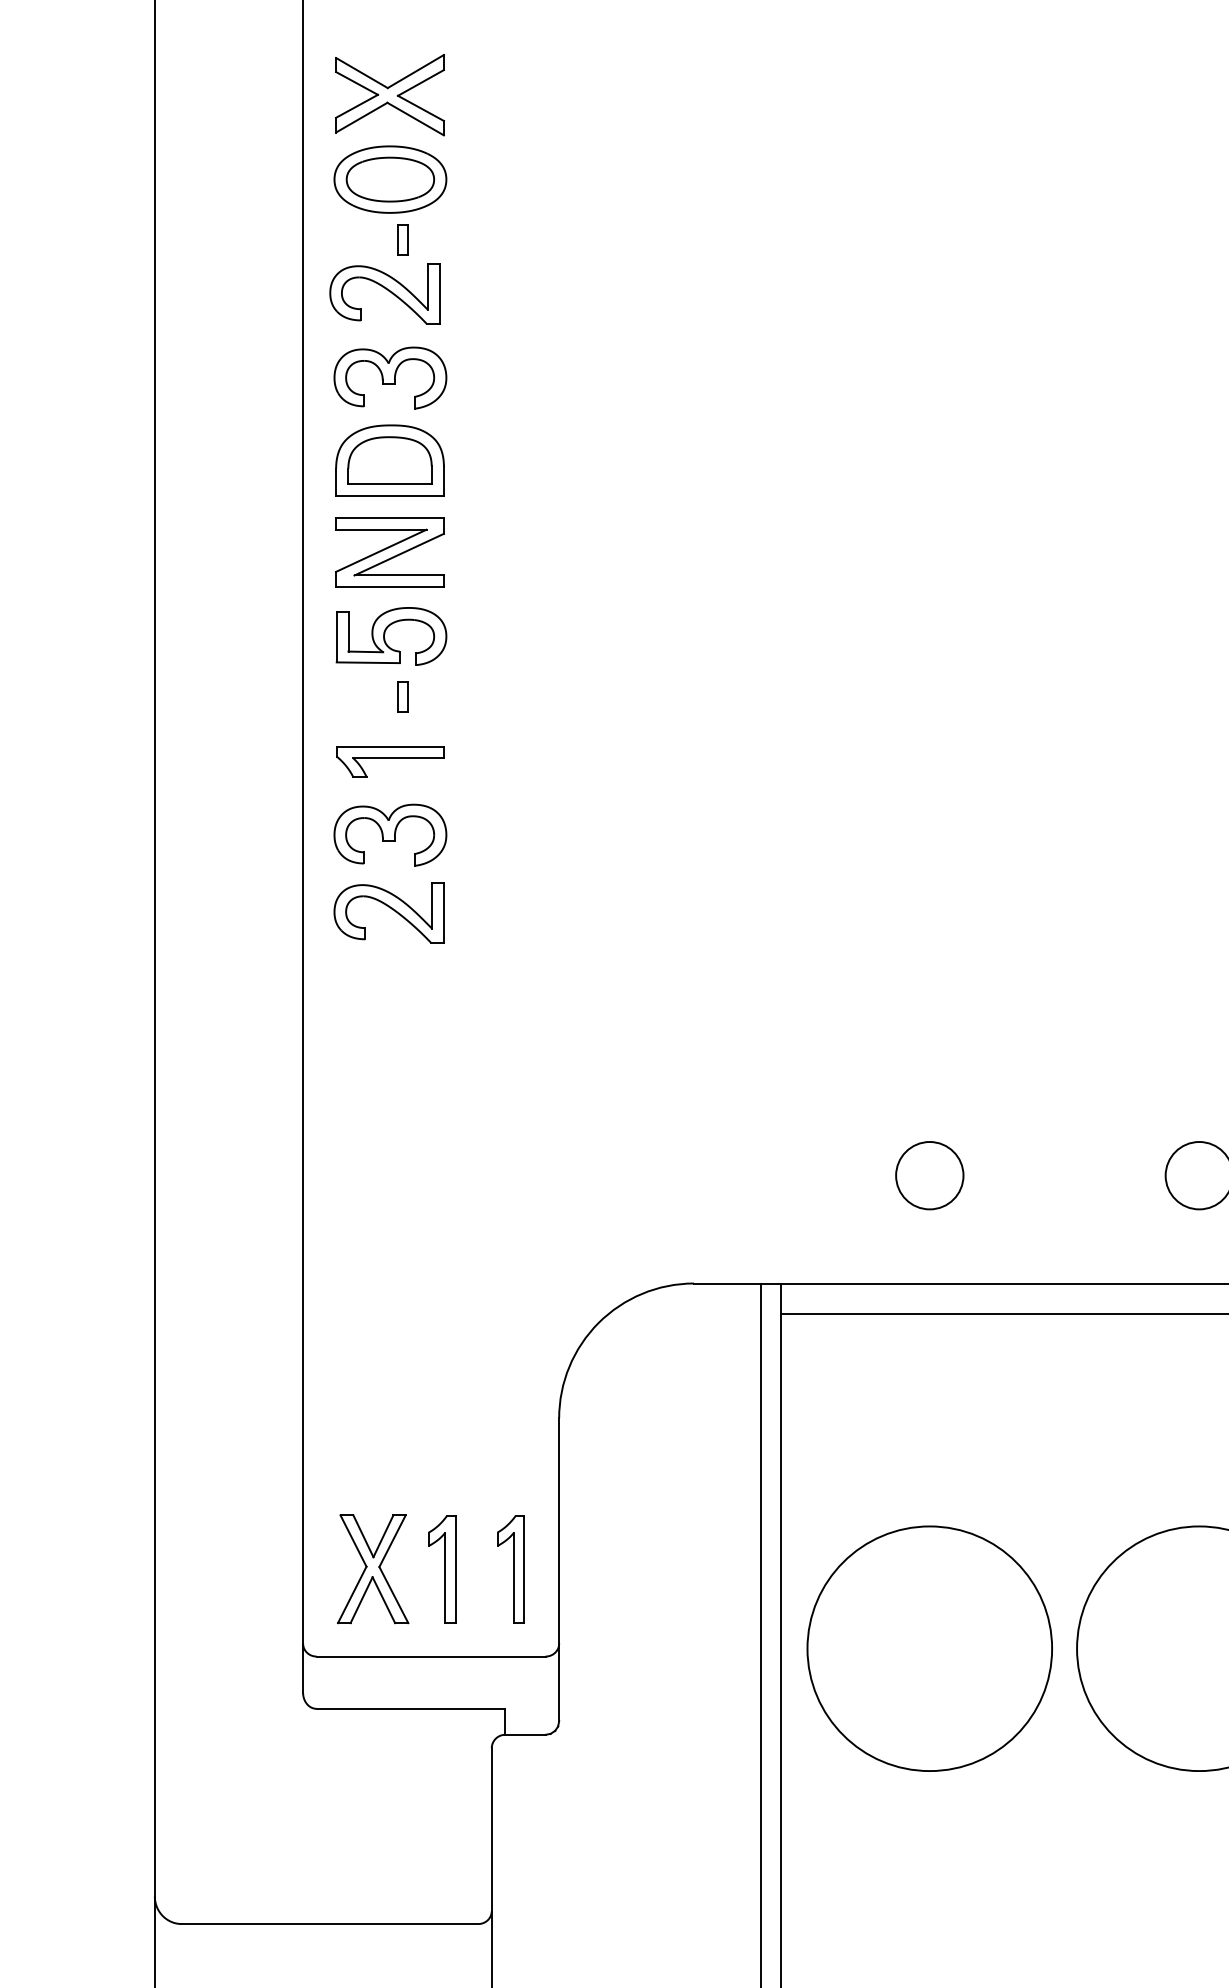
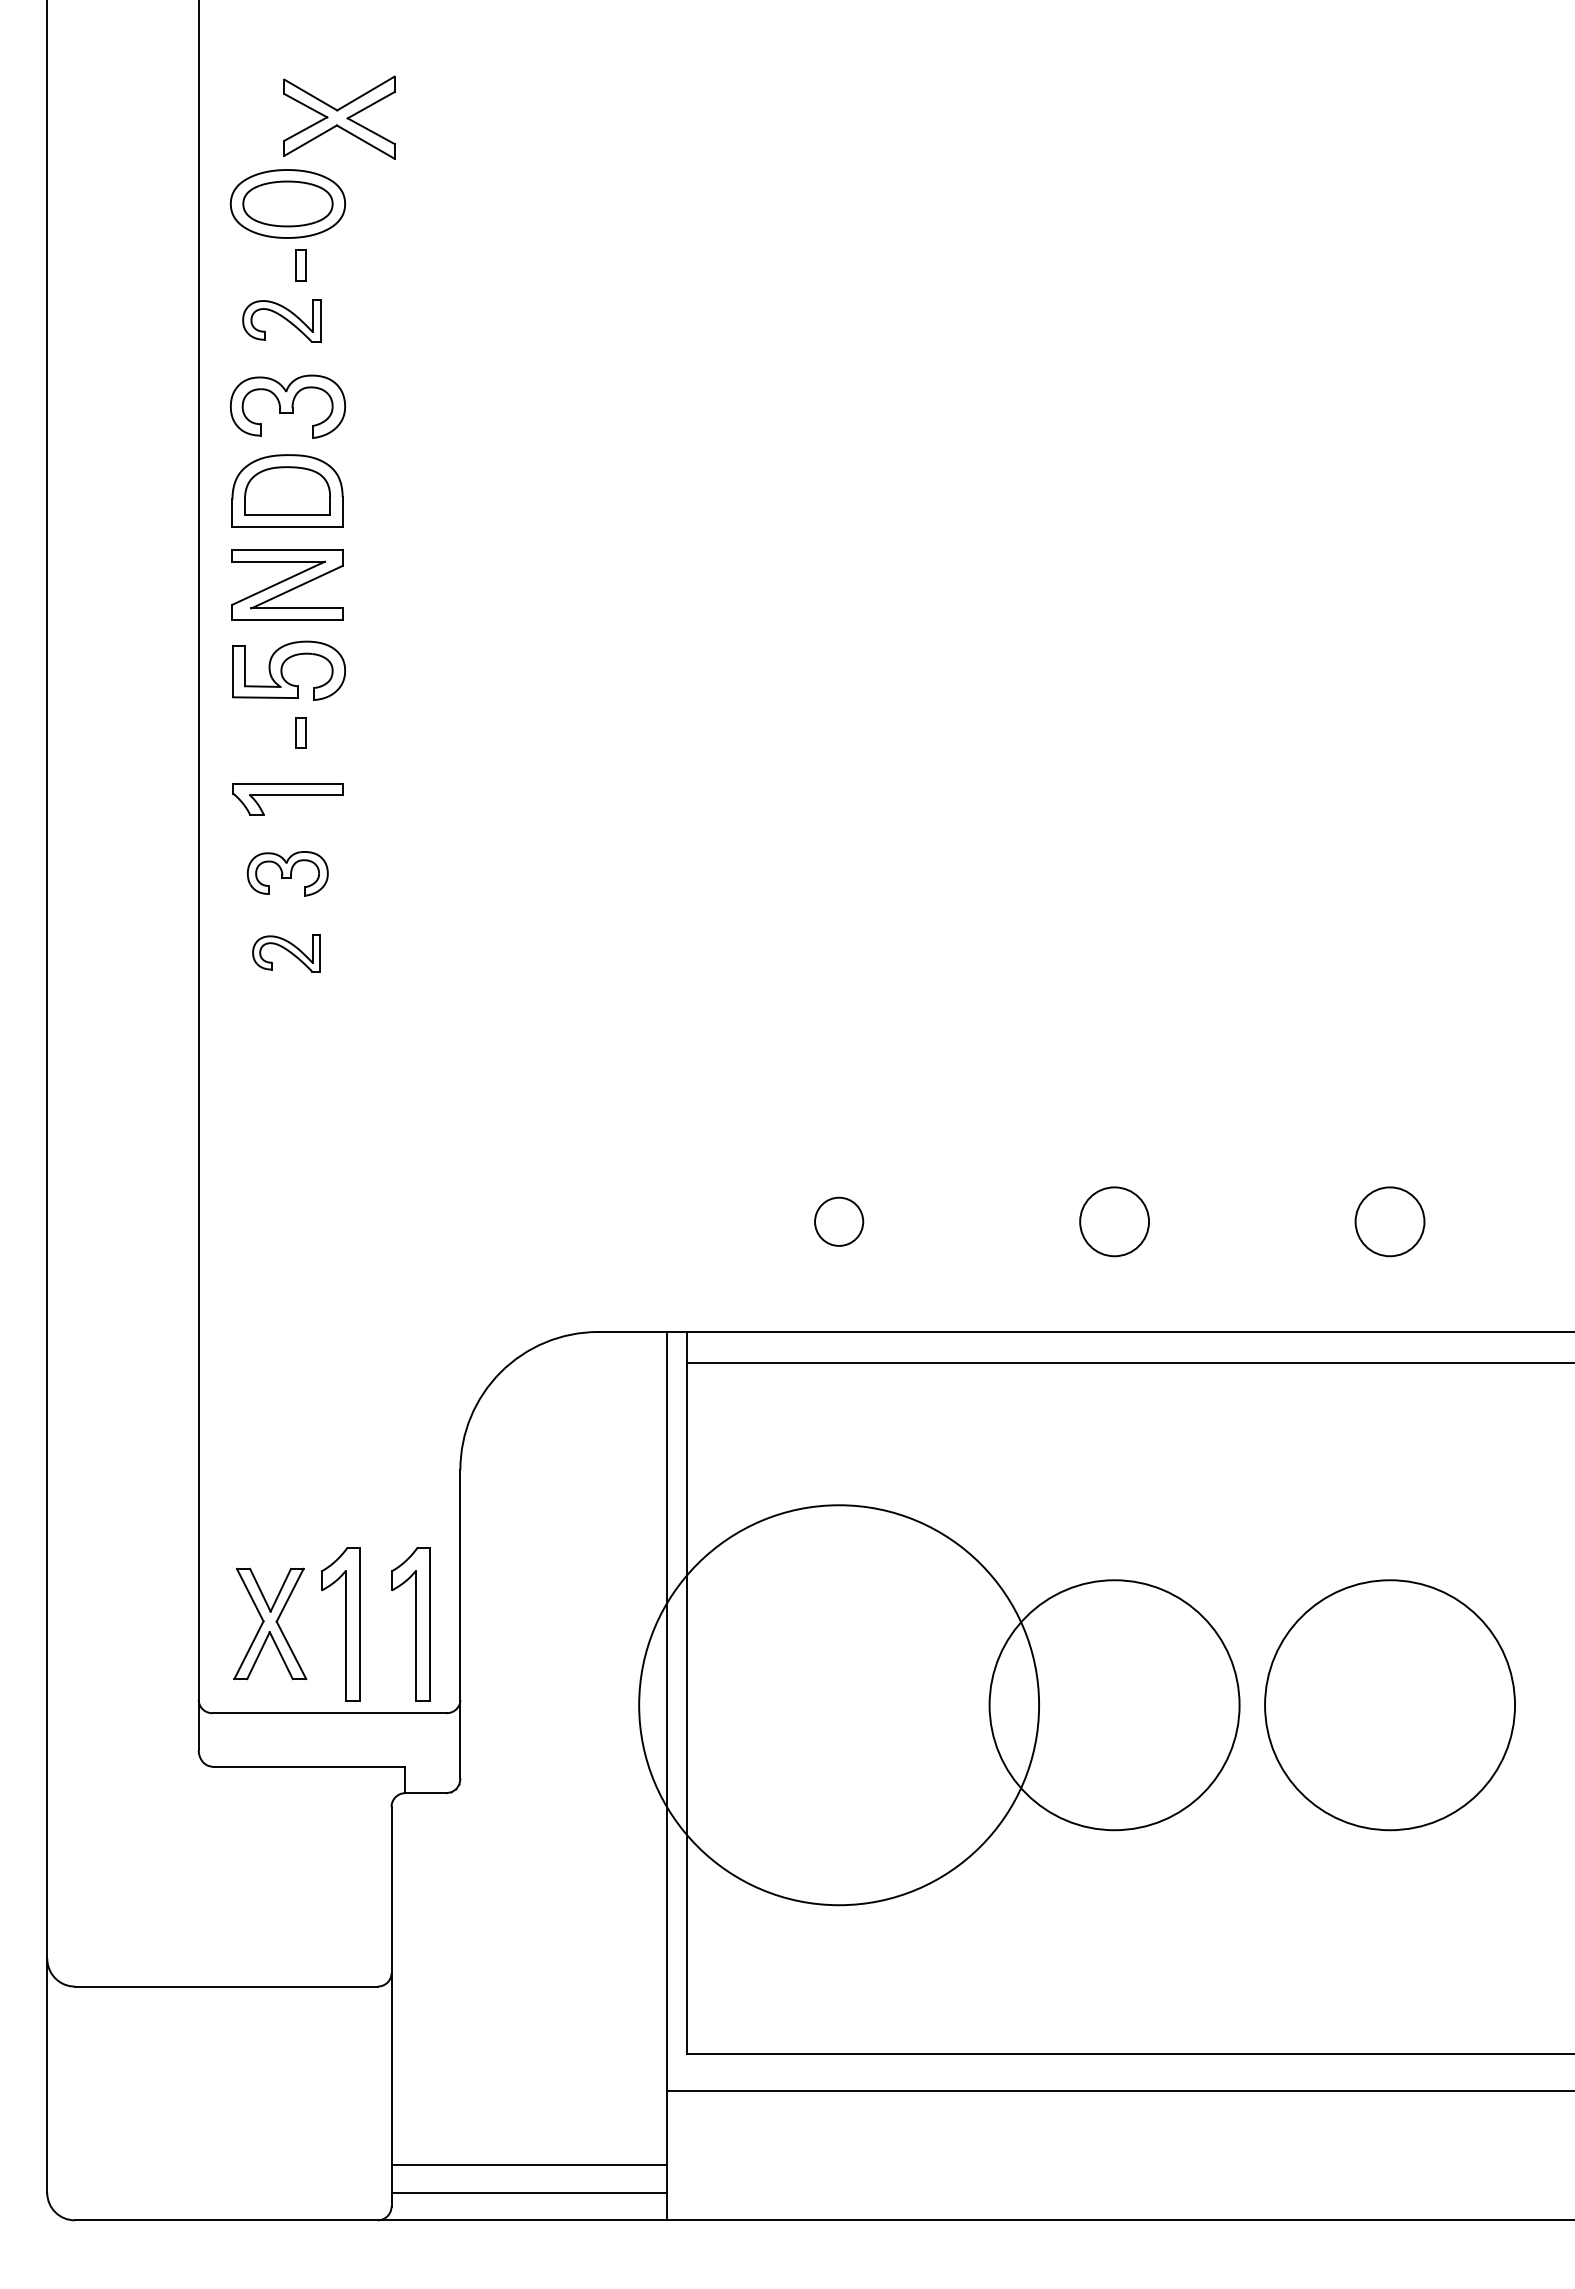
part: (389, 94) -> (339, 117), moved
part: (384, 293) -> (281, 320), size x0.7
part: (389, 834) -> (287, 873), size x0.7
part: (388, 913) -> (286, 953), size x0.6
circle: (929, 1175) -> (838, 1221), size x0.7
part: (441, 1569) -> (340, 1624), size x1.4
part: (511, 1569) -> (411, 1624), size x1.4
circle: (930, 1649) -> (839, 1705), size x1.6

